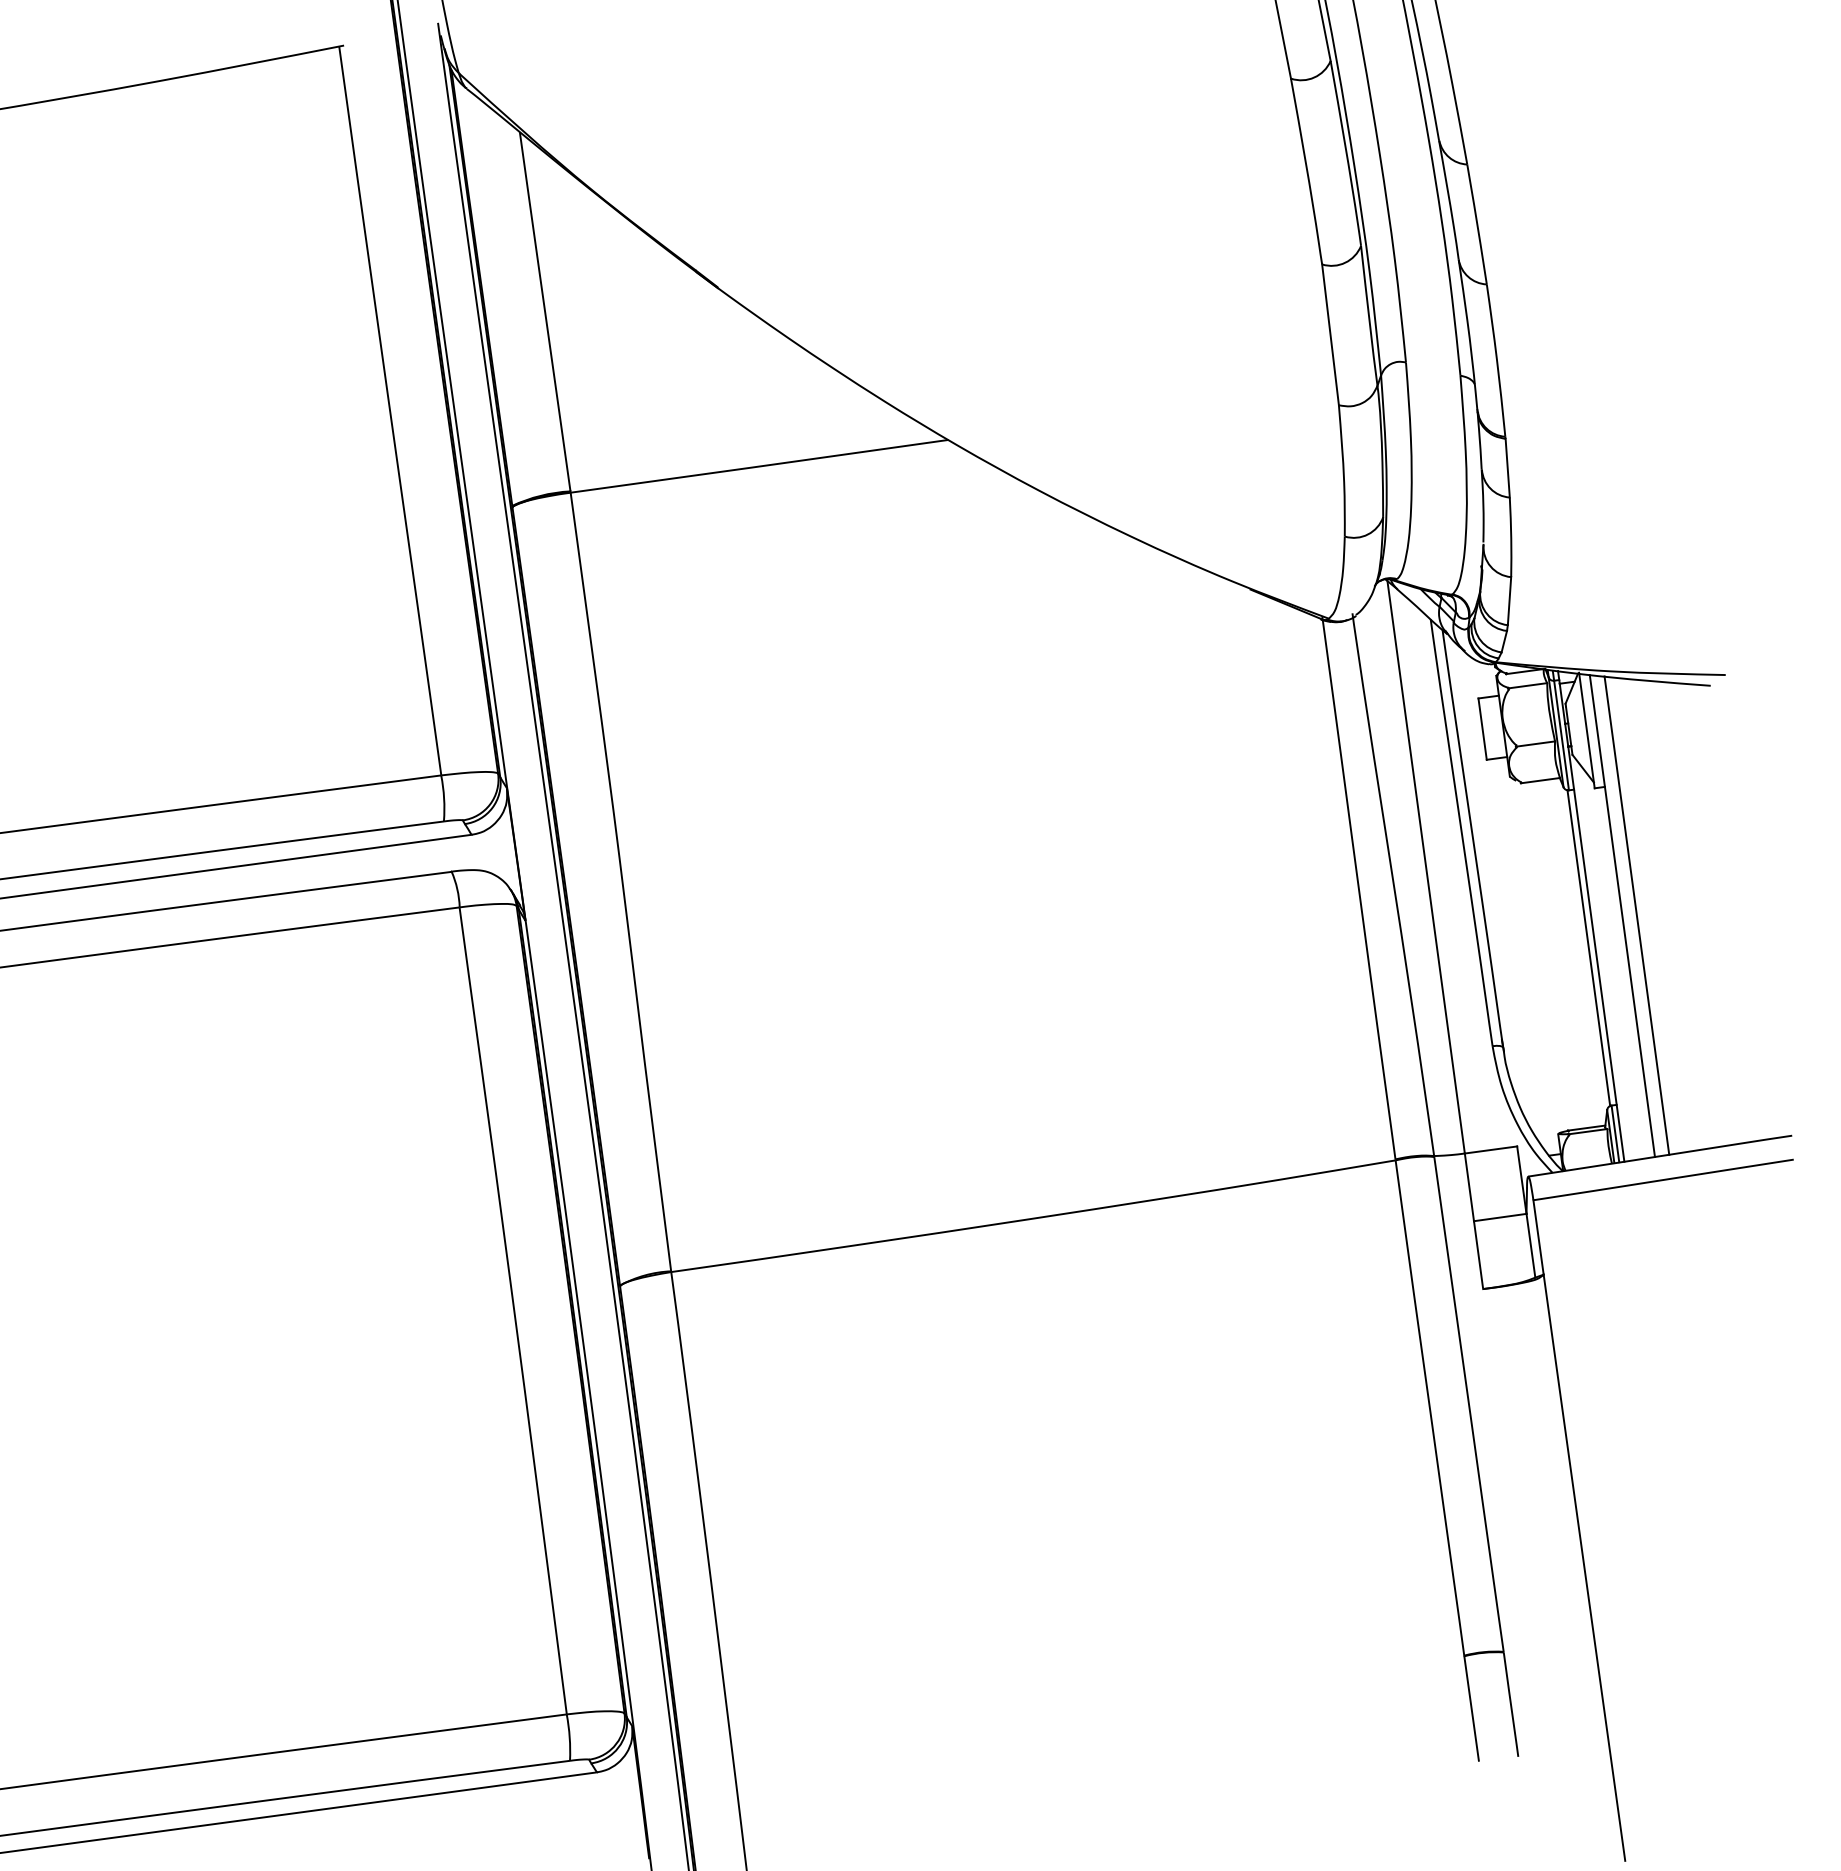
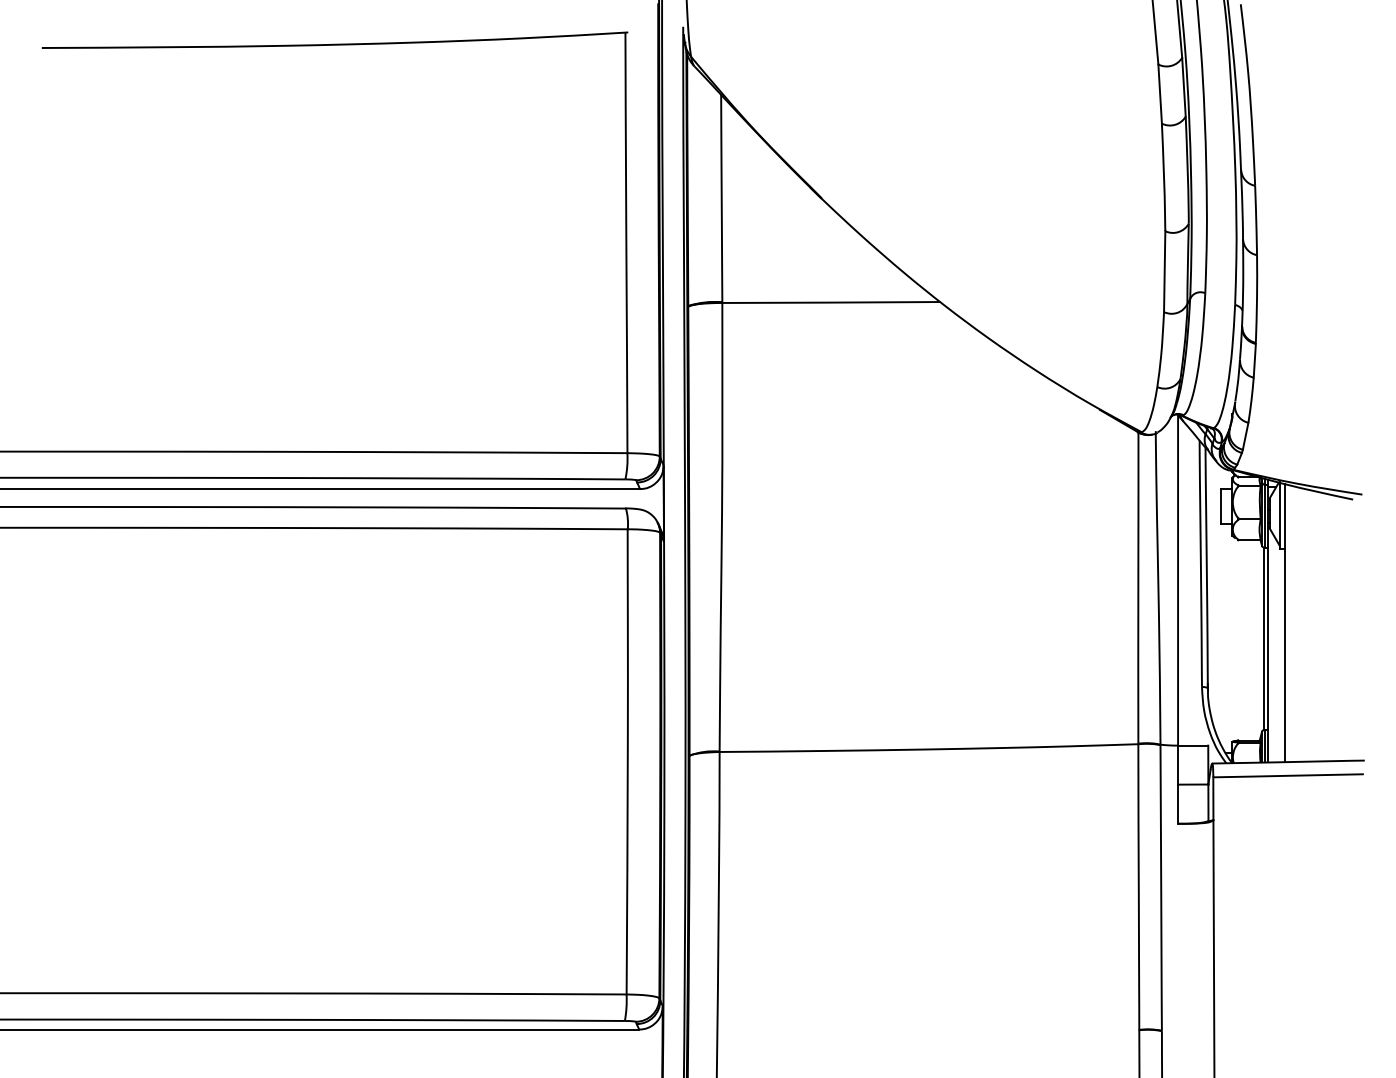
line: (1636, 916) -> (1293, 624), removed

